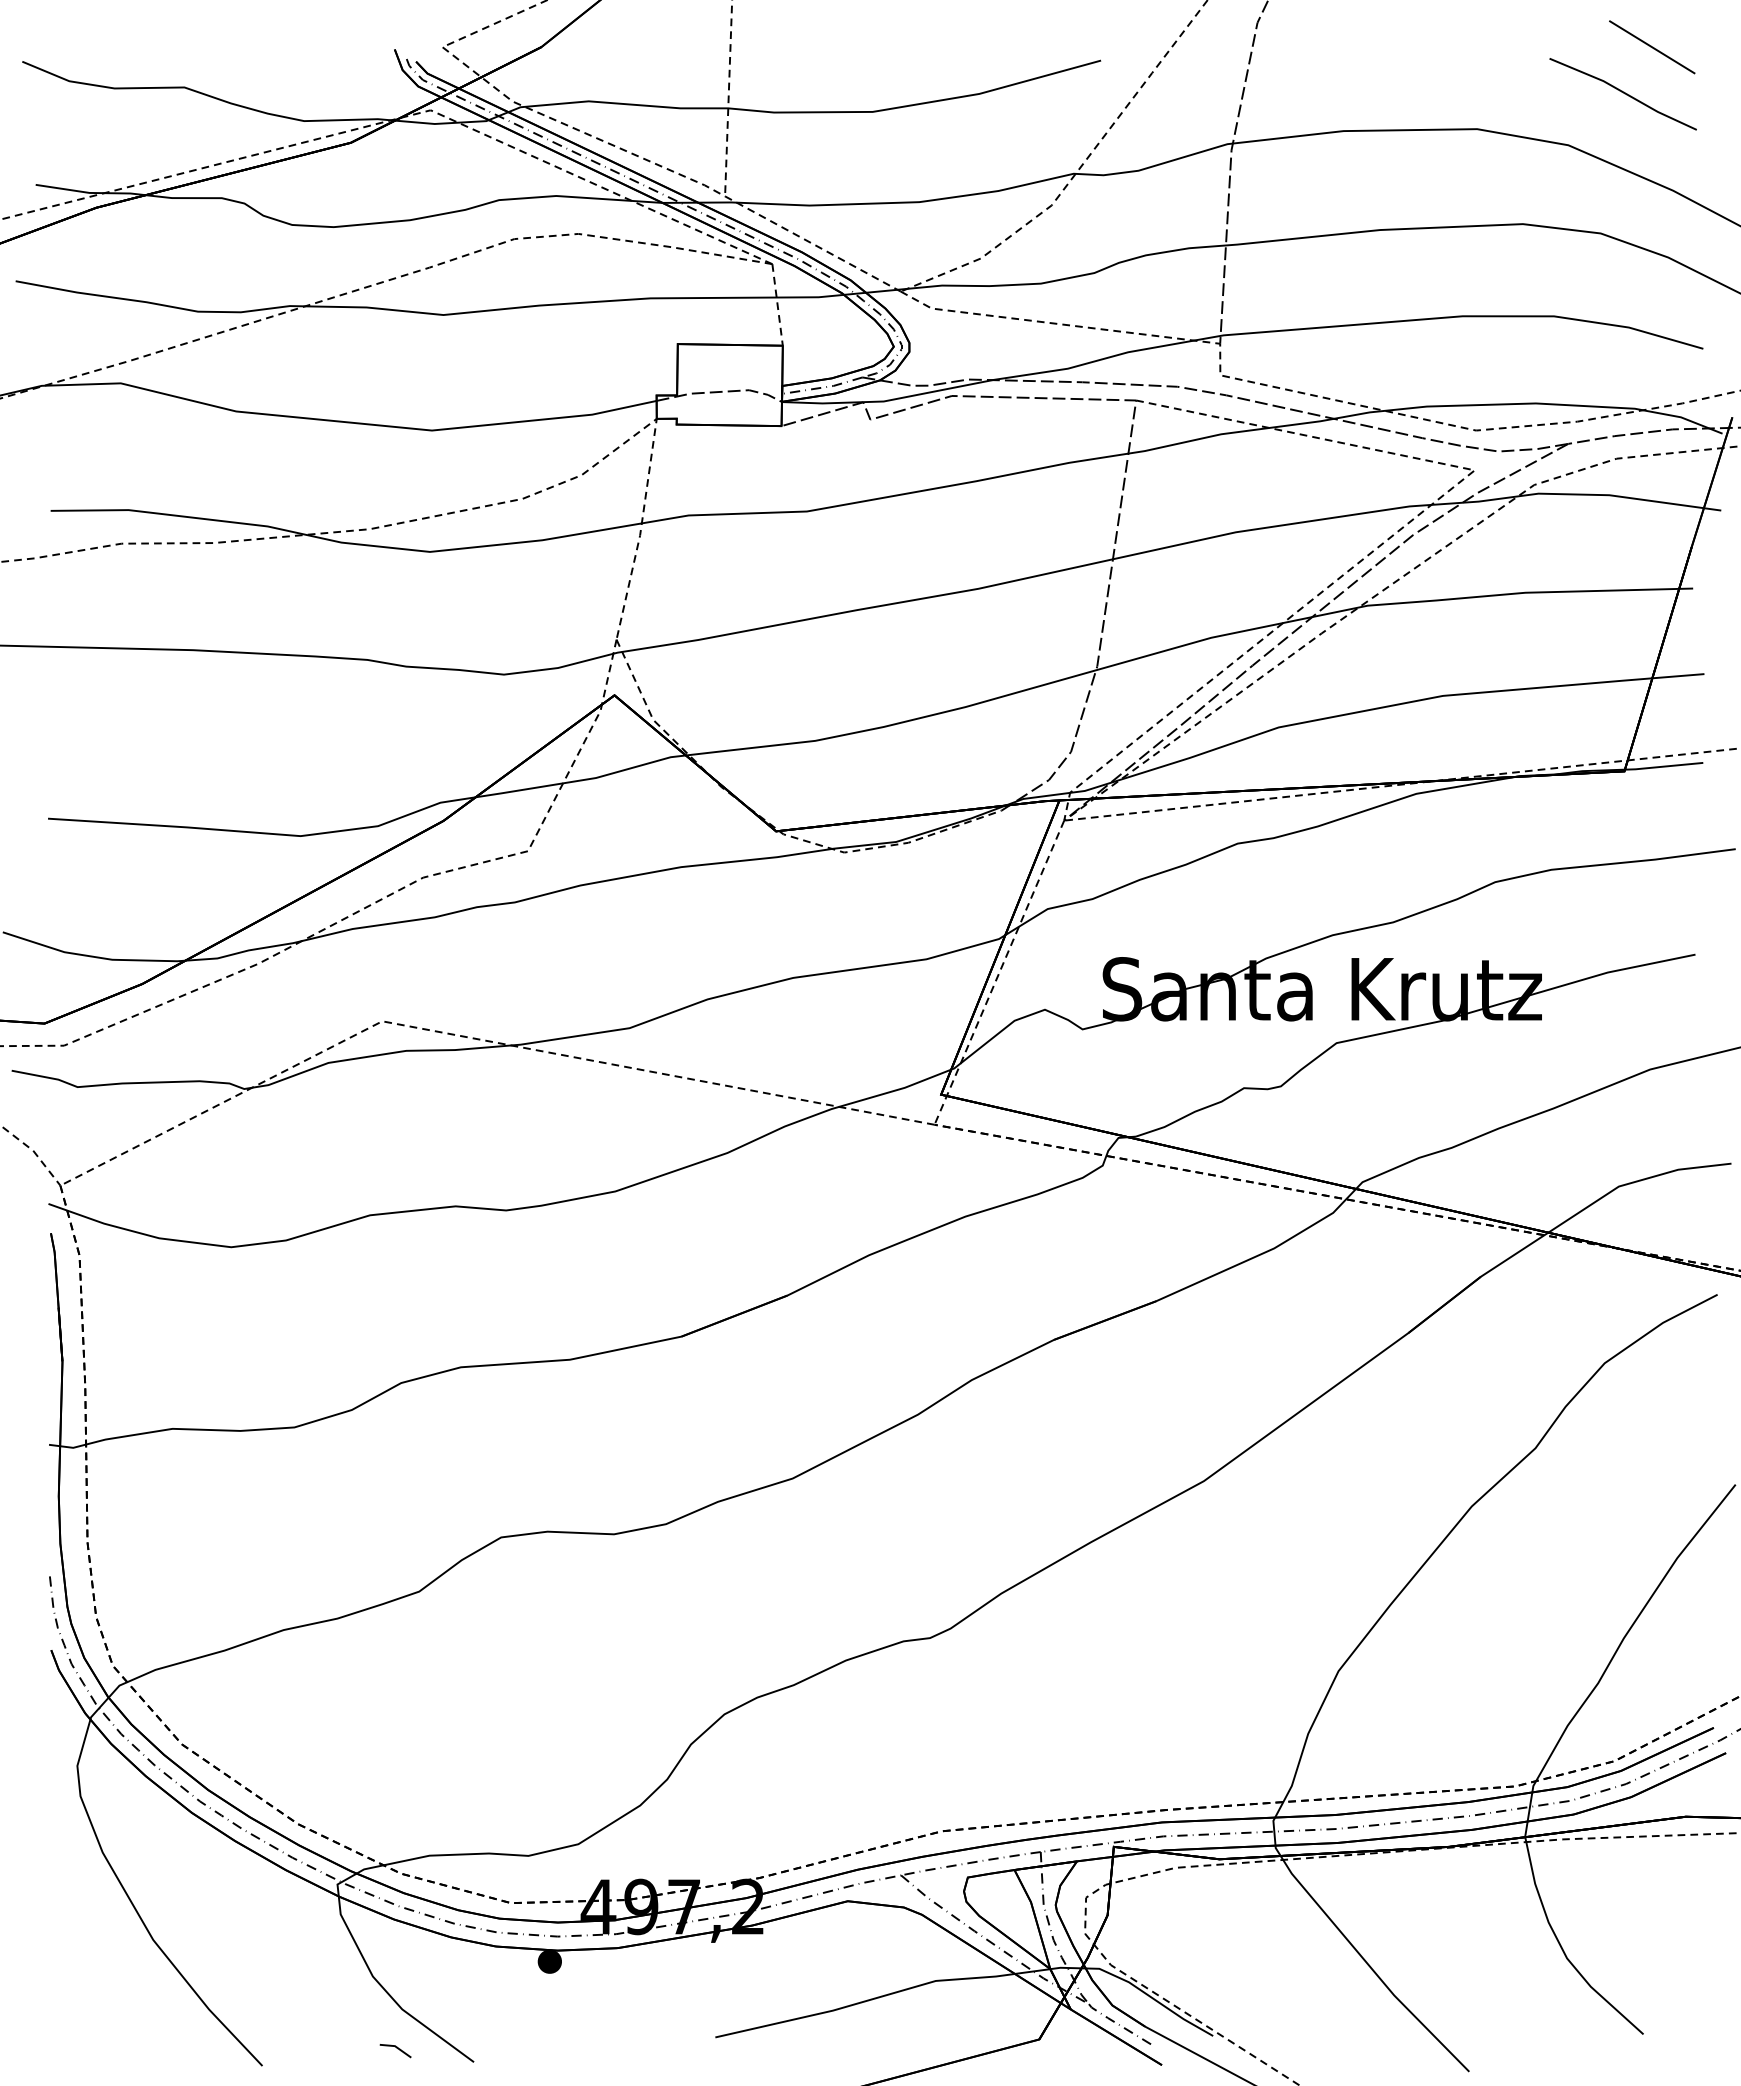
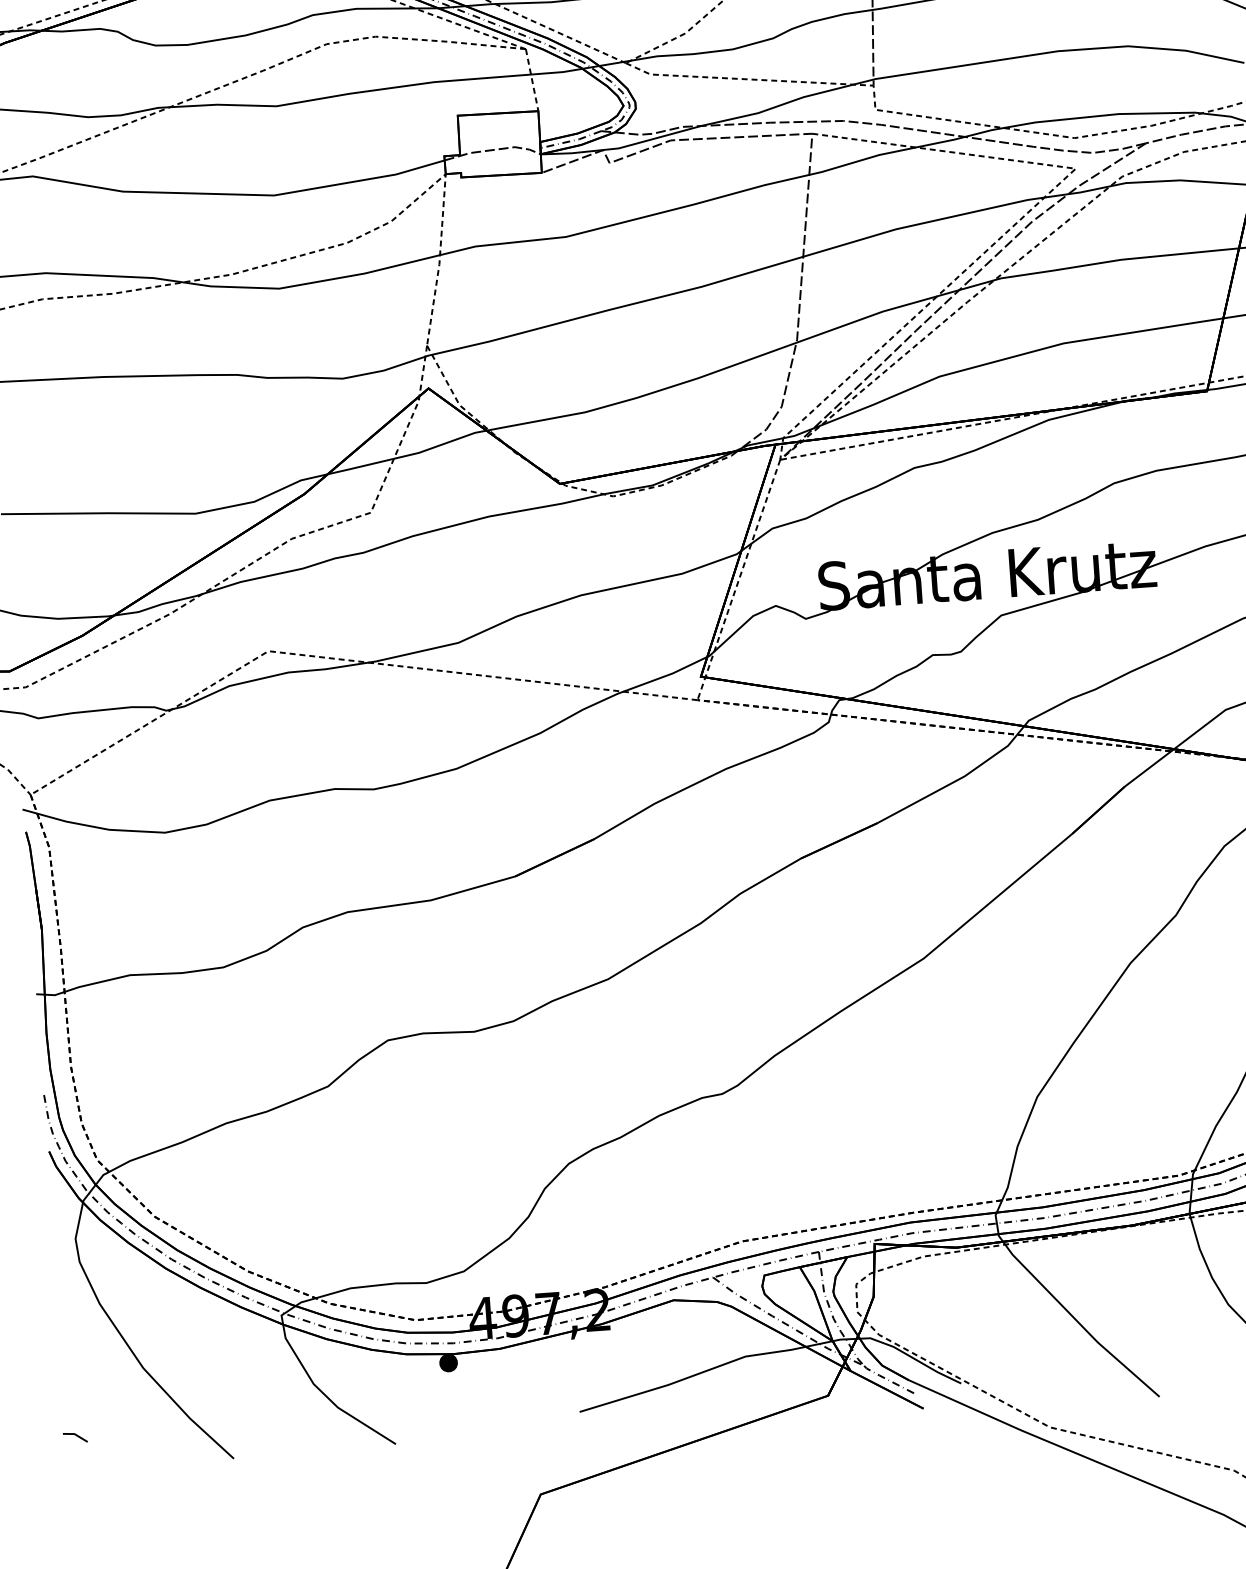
line: (397, 2049) -> (76, 1436), moved

